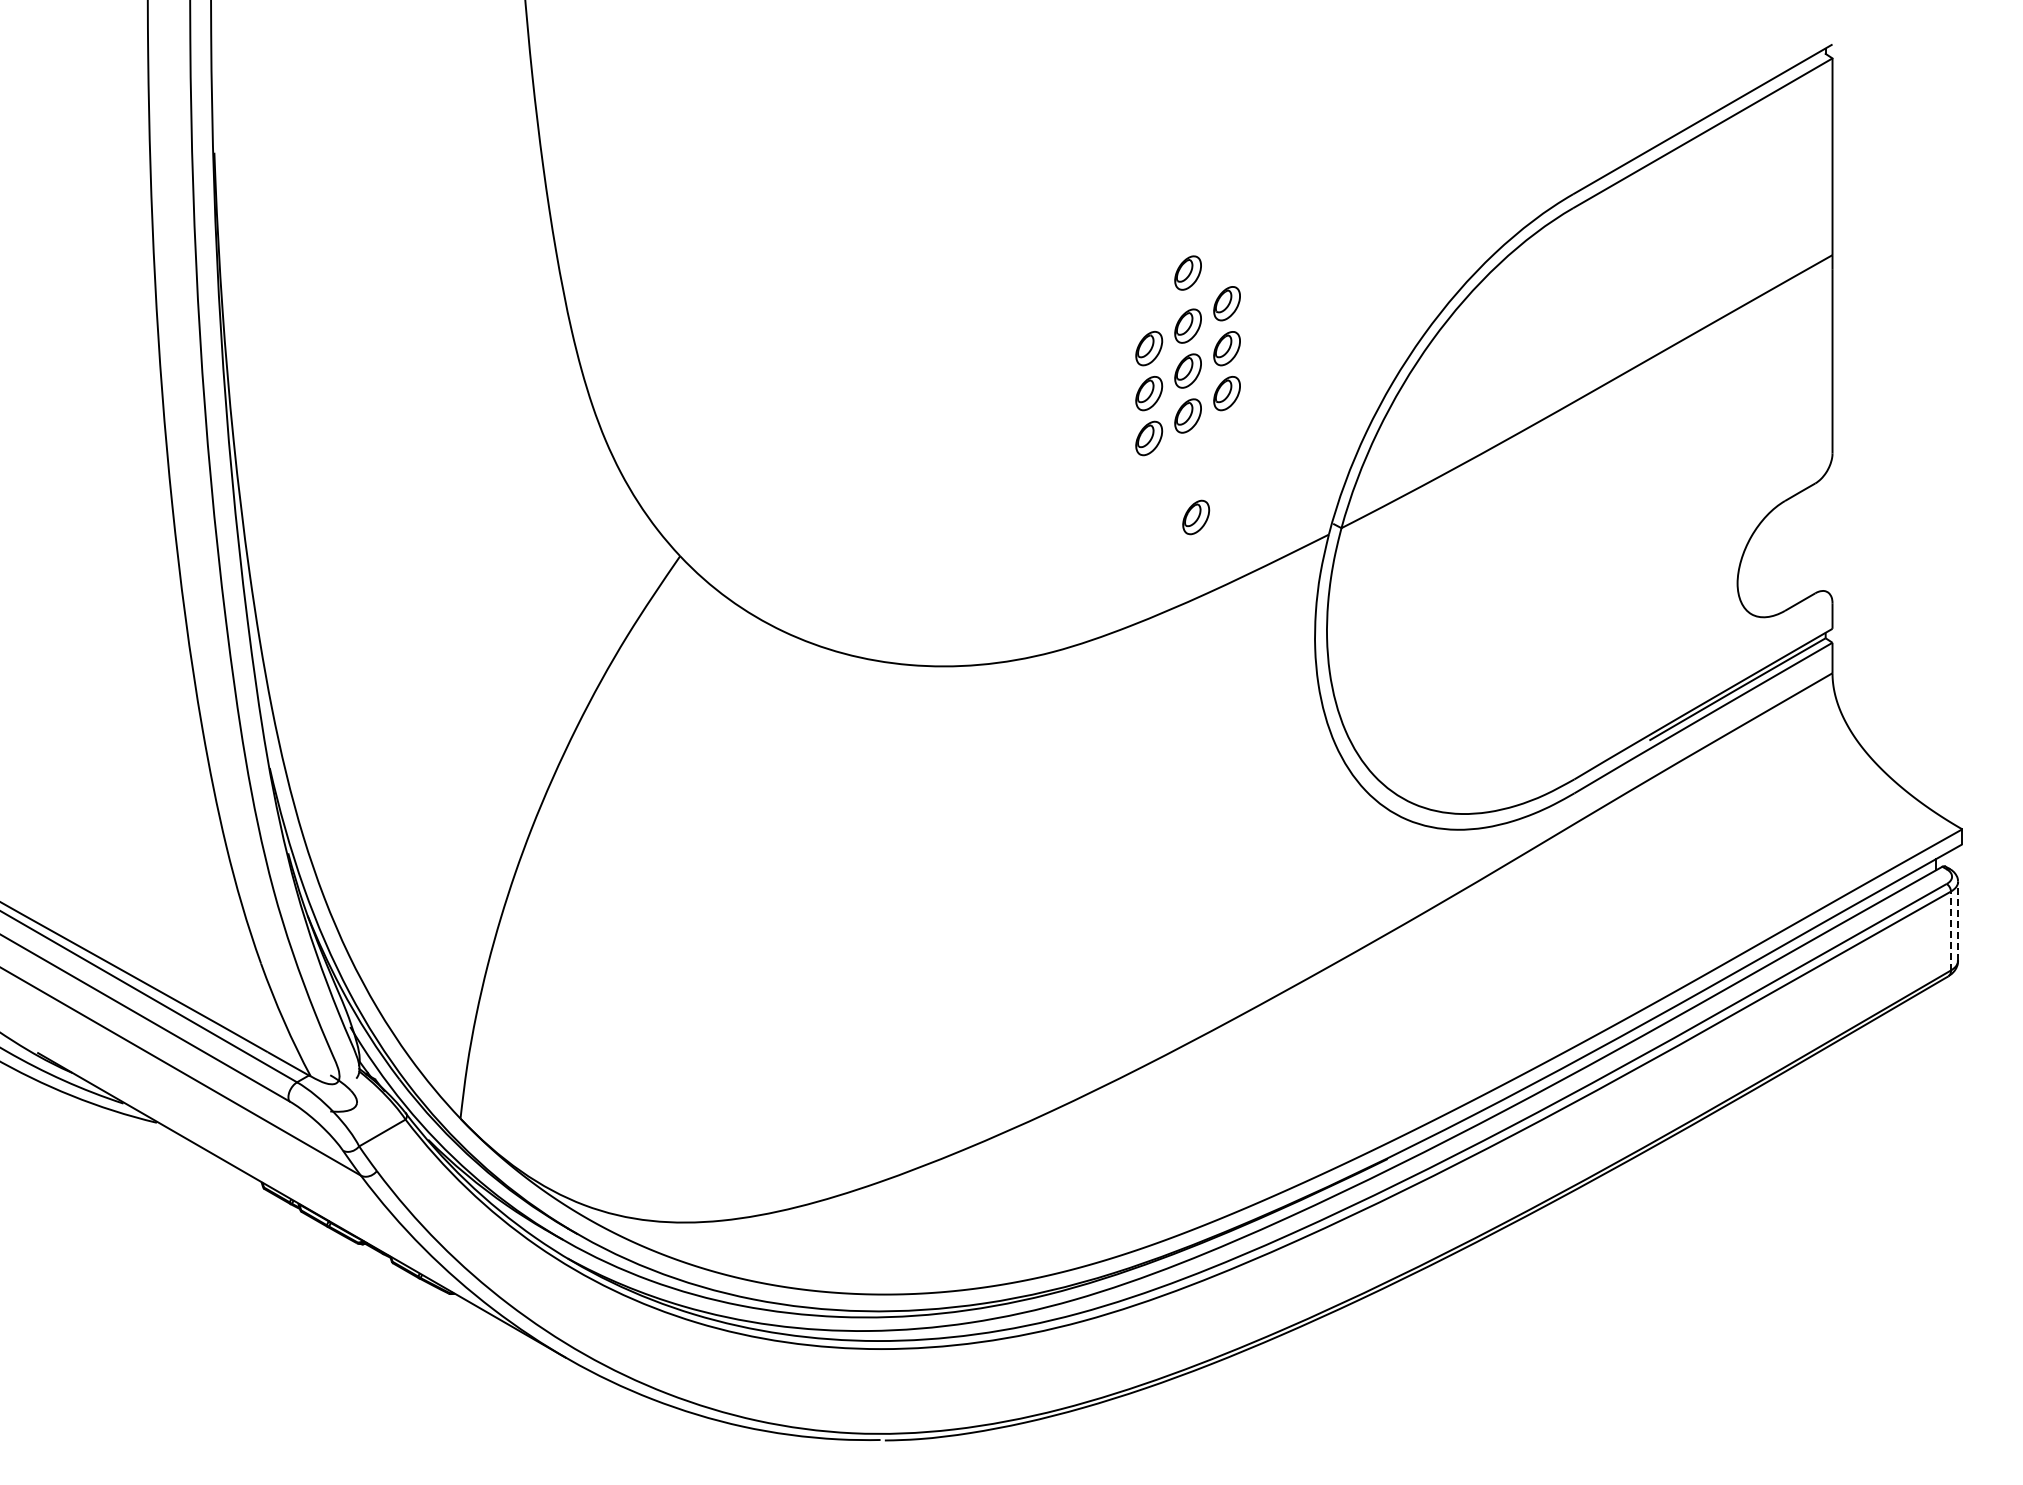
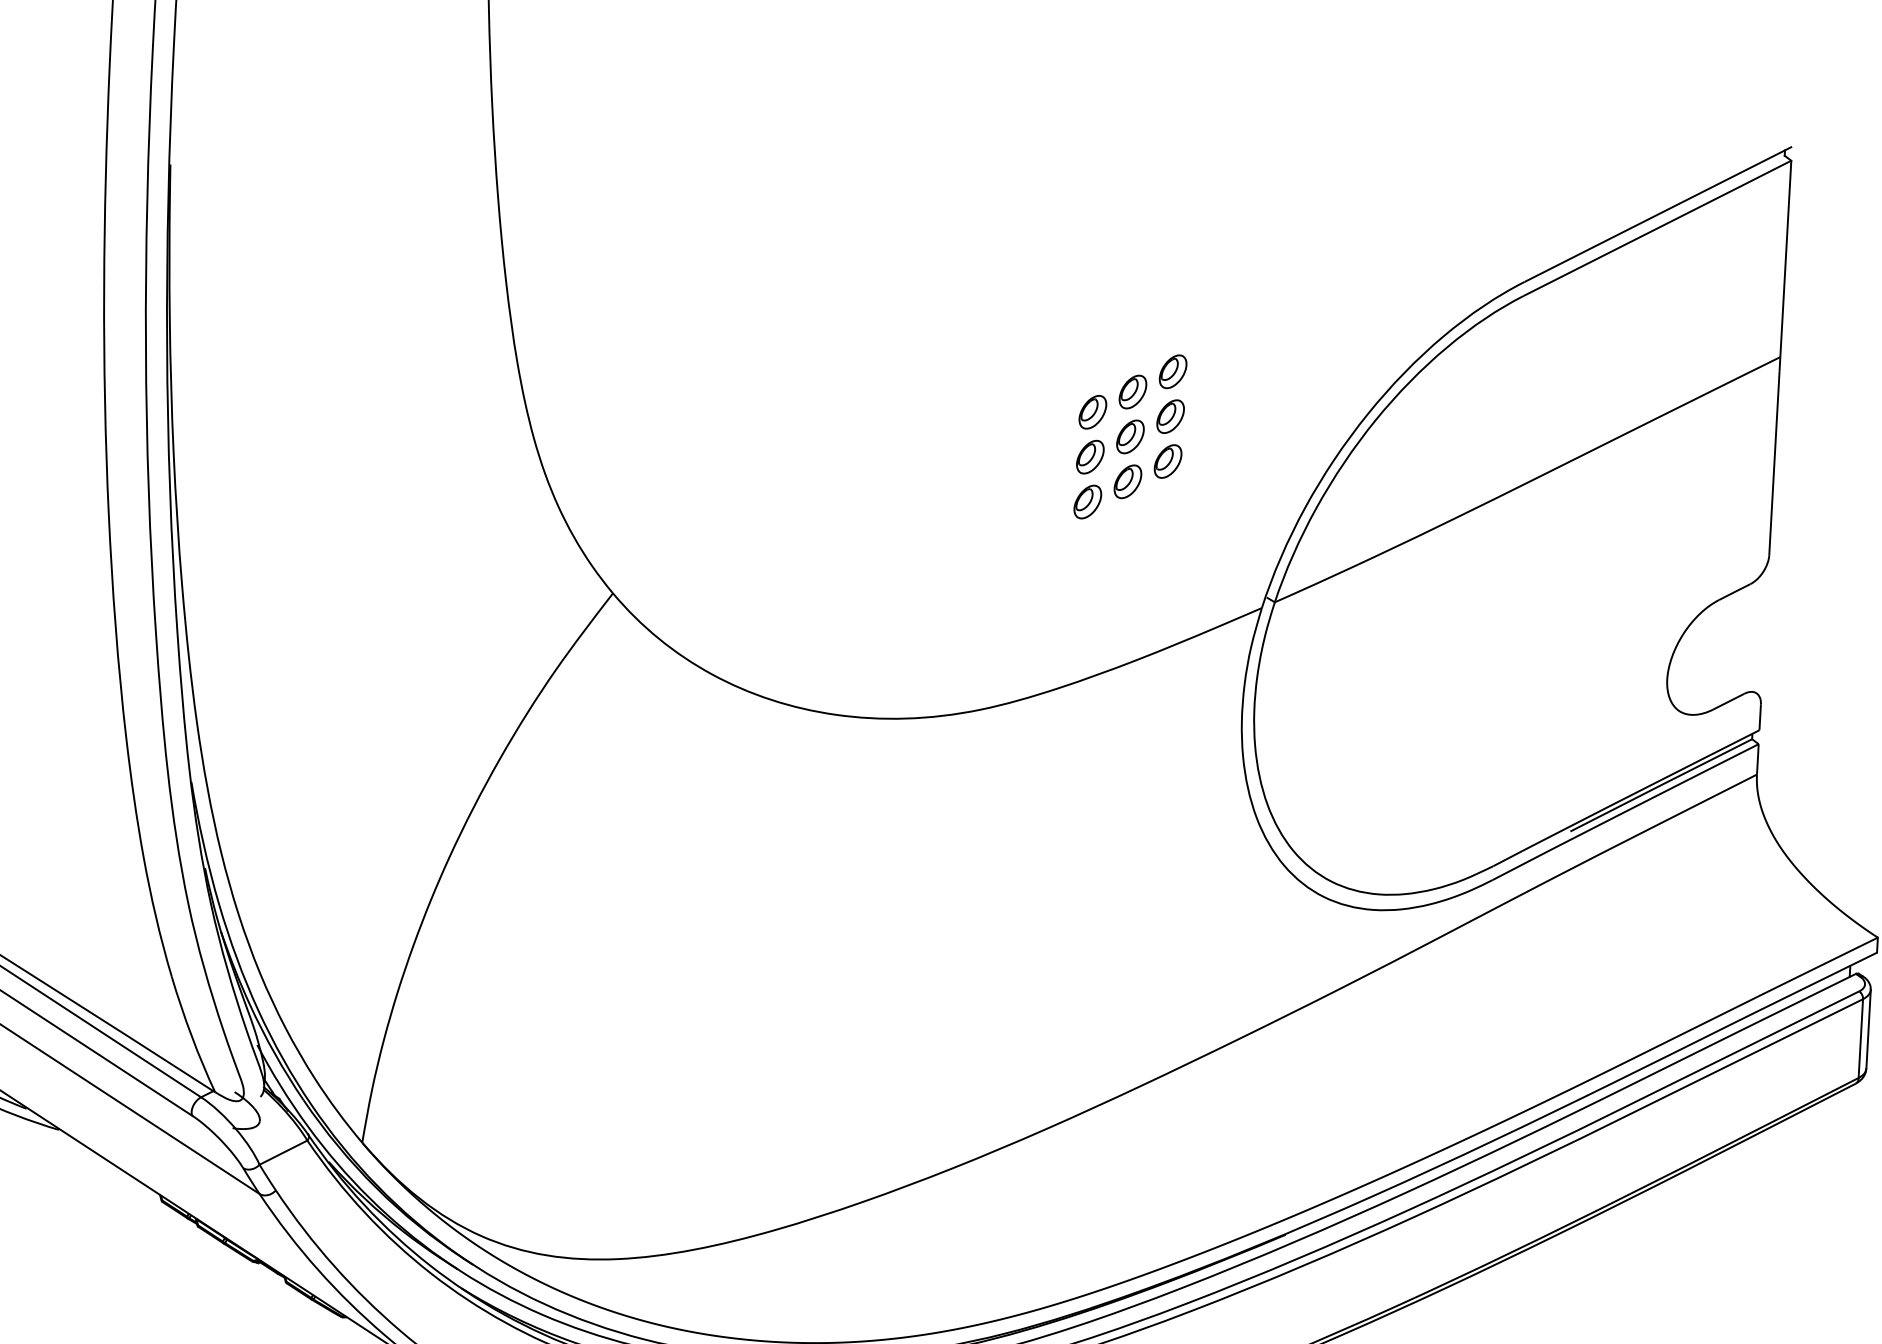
part: (1187, 272) -> (1135, 338), removed
part: (1196, 517) -> (1130, 583), removed
line: (1958, 920) -> (1868, 1028), dashed -> solid
line: (1950, 930) -> (1860, 1038), dashed -> solid

